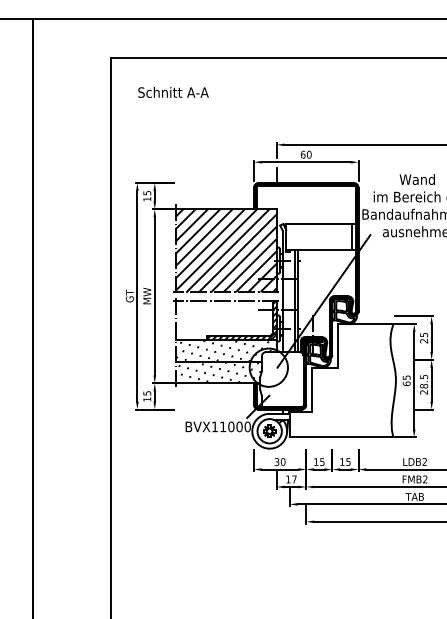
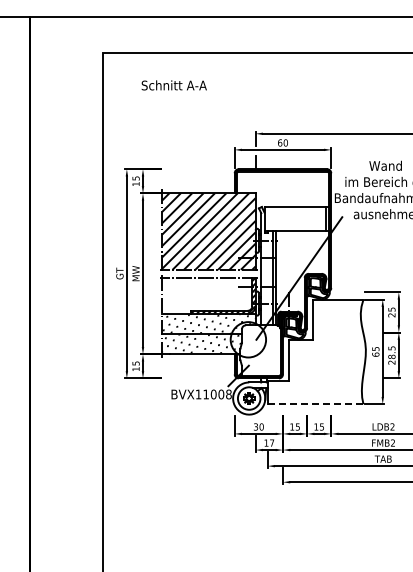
text: (172, 92) -> (173, 85), moved
text: (247, 426) -> (228, 394), BVX11000 -> BVX11008
line: (341, 437) -> (315, 404), solid -> dashed

